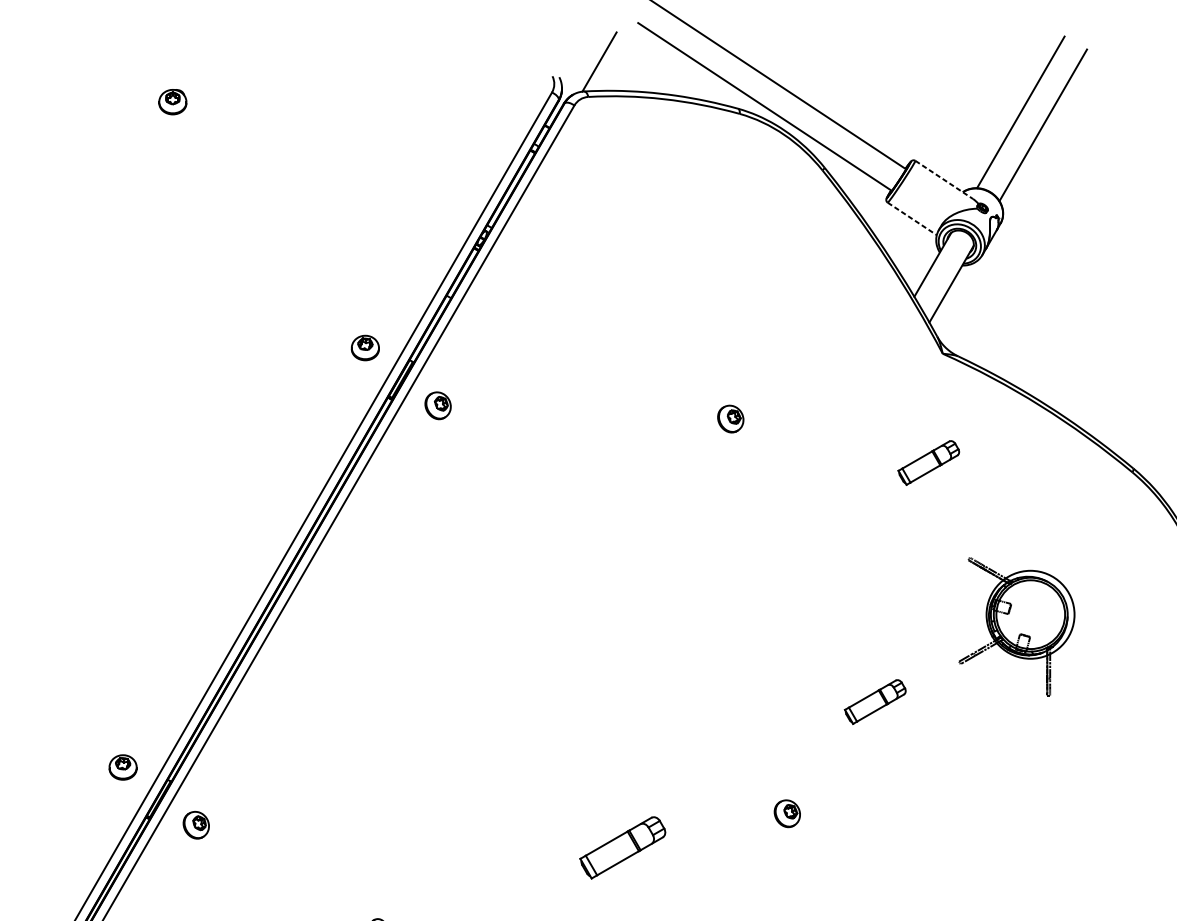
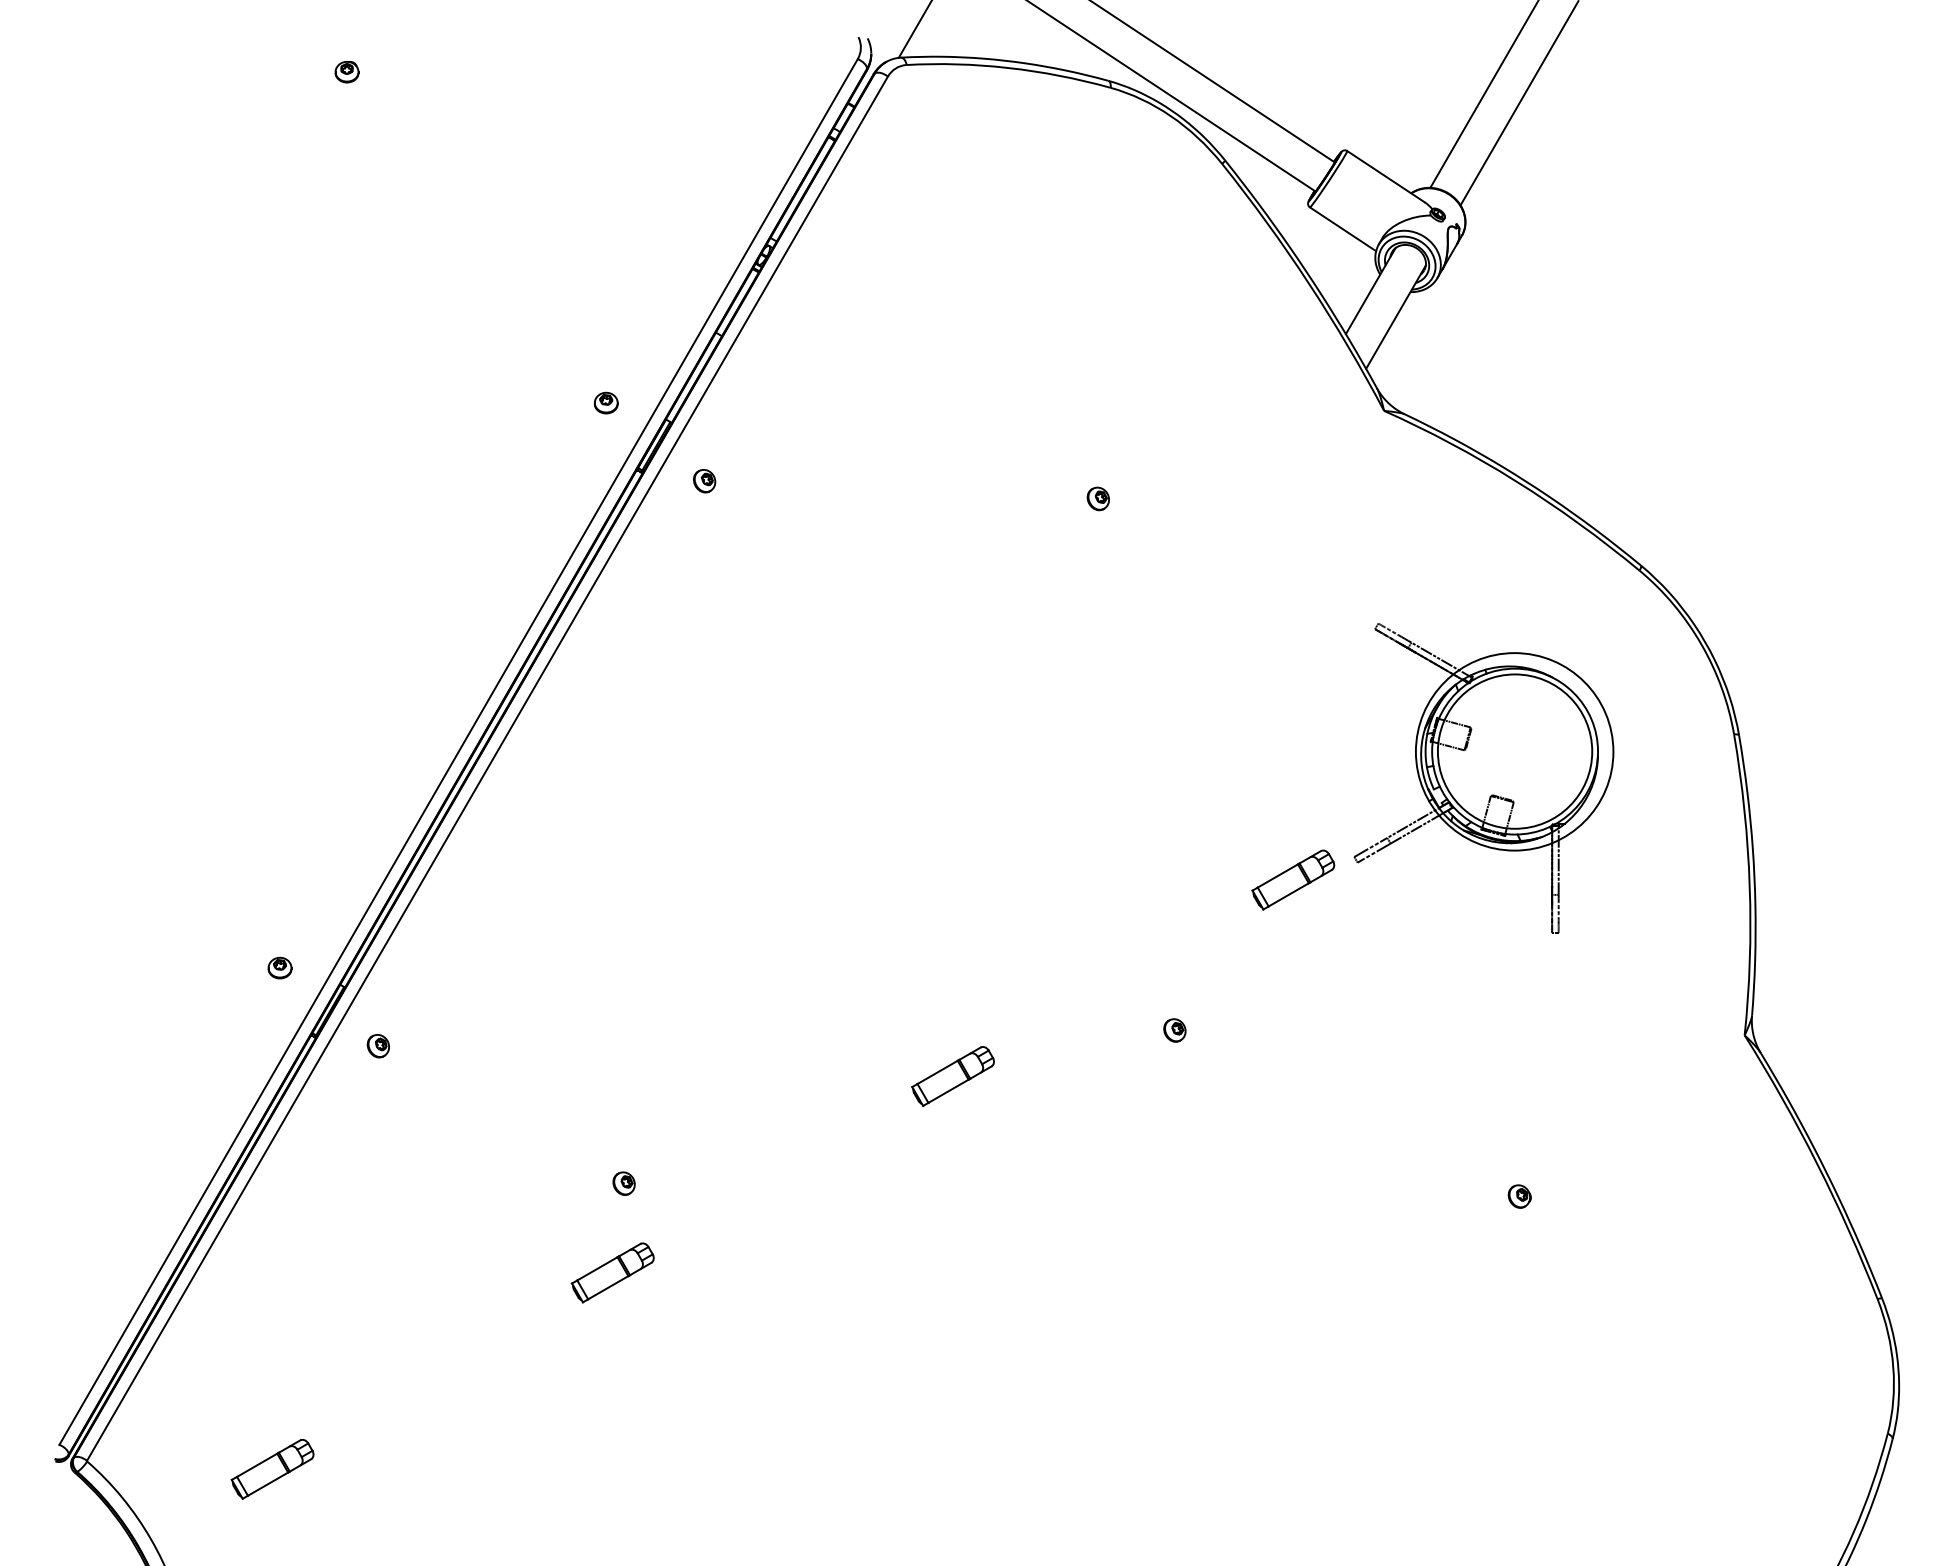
part: (172, 102) -> (346, 72), size x0.62
line: (944, 179) -> (1386, 176), dashed -> solid
line: (912, 219) -> (1343, 229), dashed -> solid
part: (364, 347) -> (605, 402), size x0.62
part: (438, 406) -> (704, 481), size x0.62
part: (729, 418) -> (1097, 498), size x0.62
part: (928, 462) -> (1365, 557), removed
part: (1016, 626) -> (1483, 778), size x1.67
part: (122, 766) -> (279, 967), size x0.62
part: (787, 813) -> (1174, 1030), size x0.62
part: (195, 825) -> (377, 1046), size x0.62
part: (622, 847) -> (952, 1076), size x0.71

